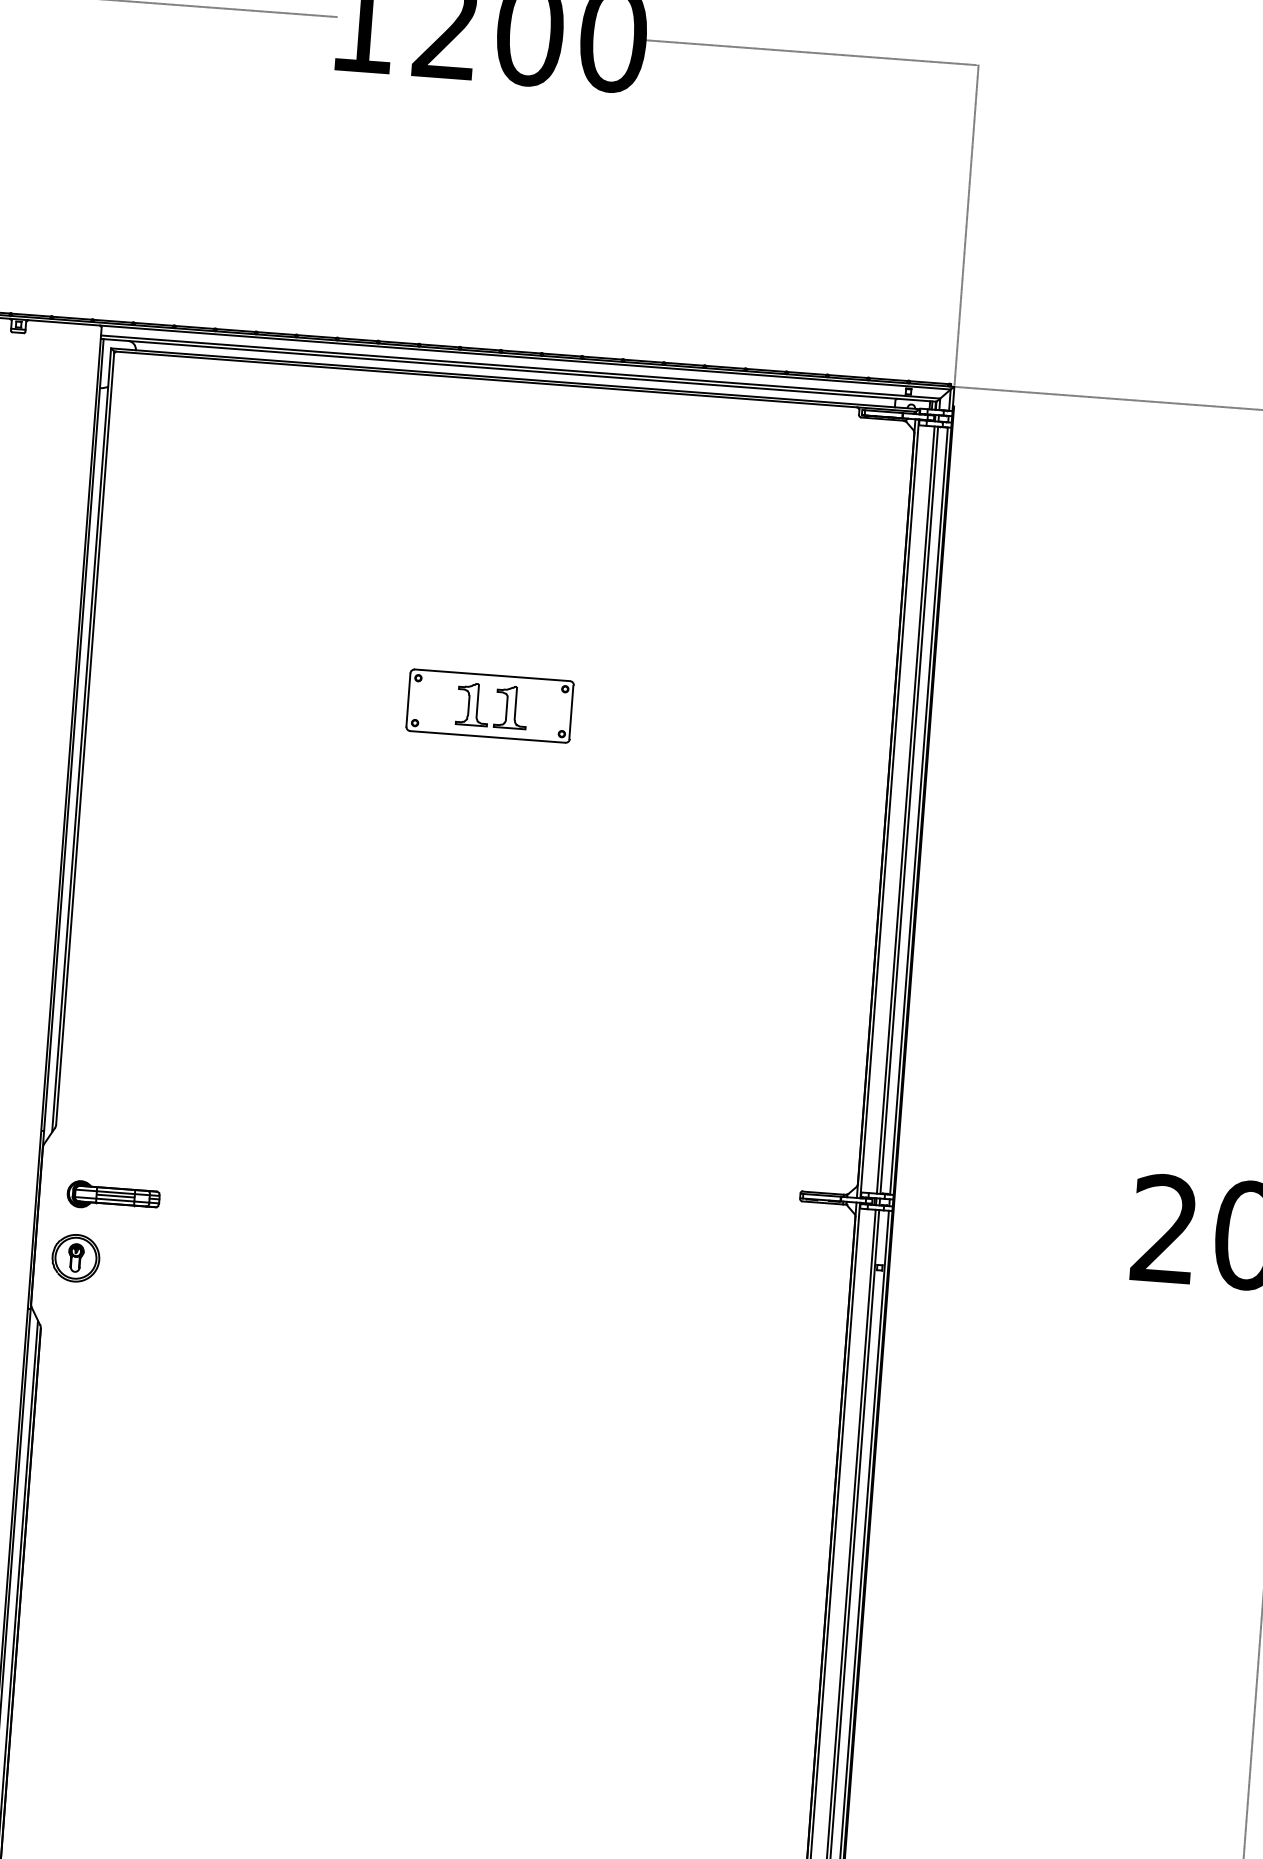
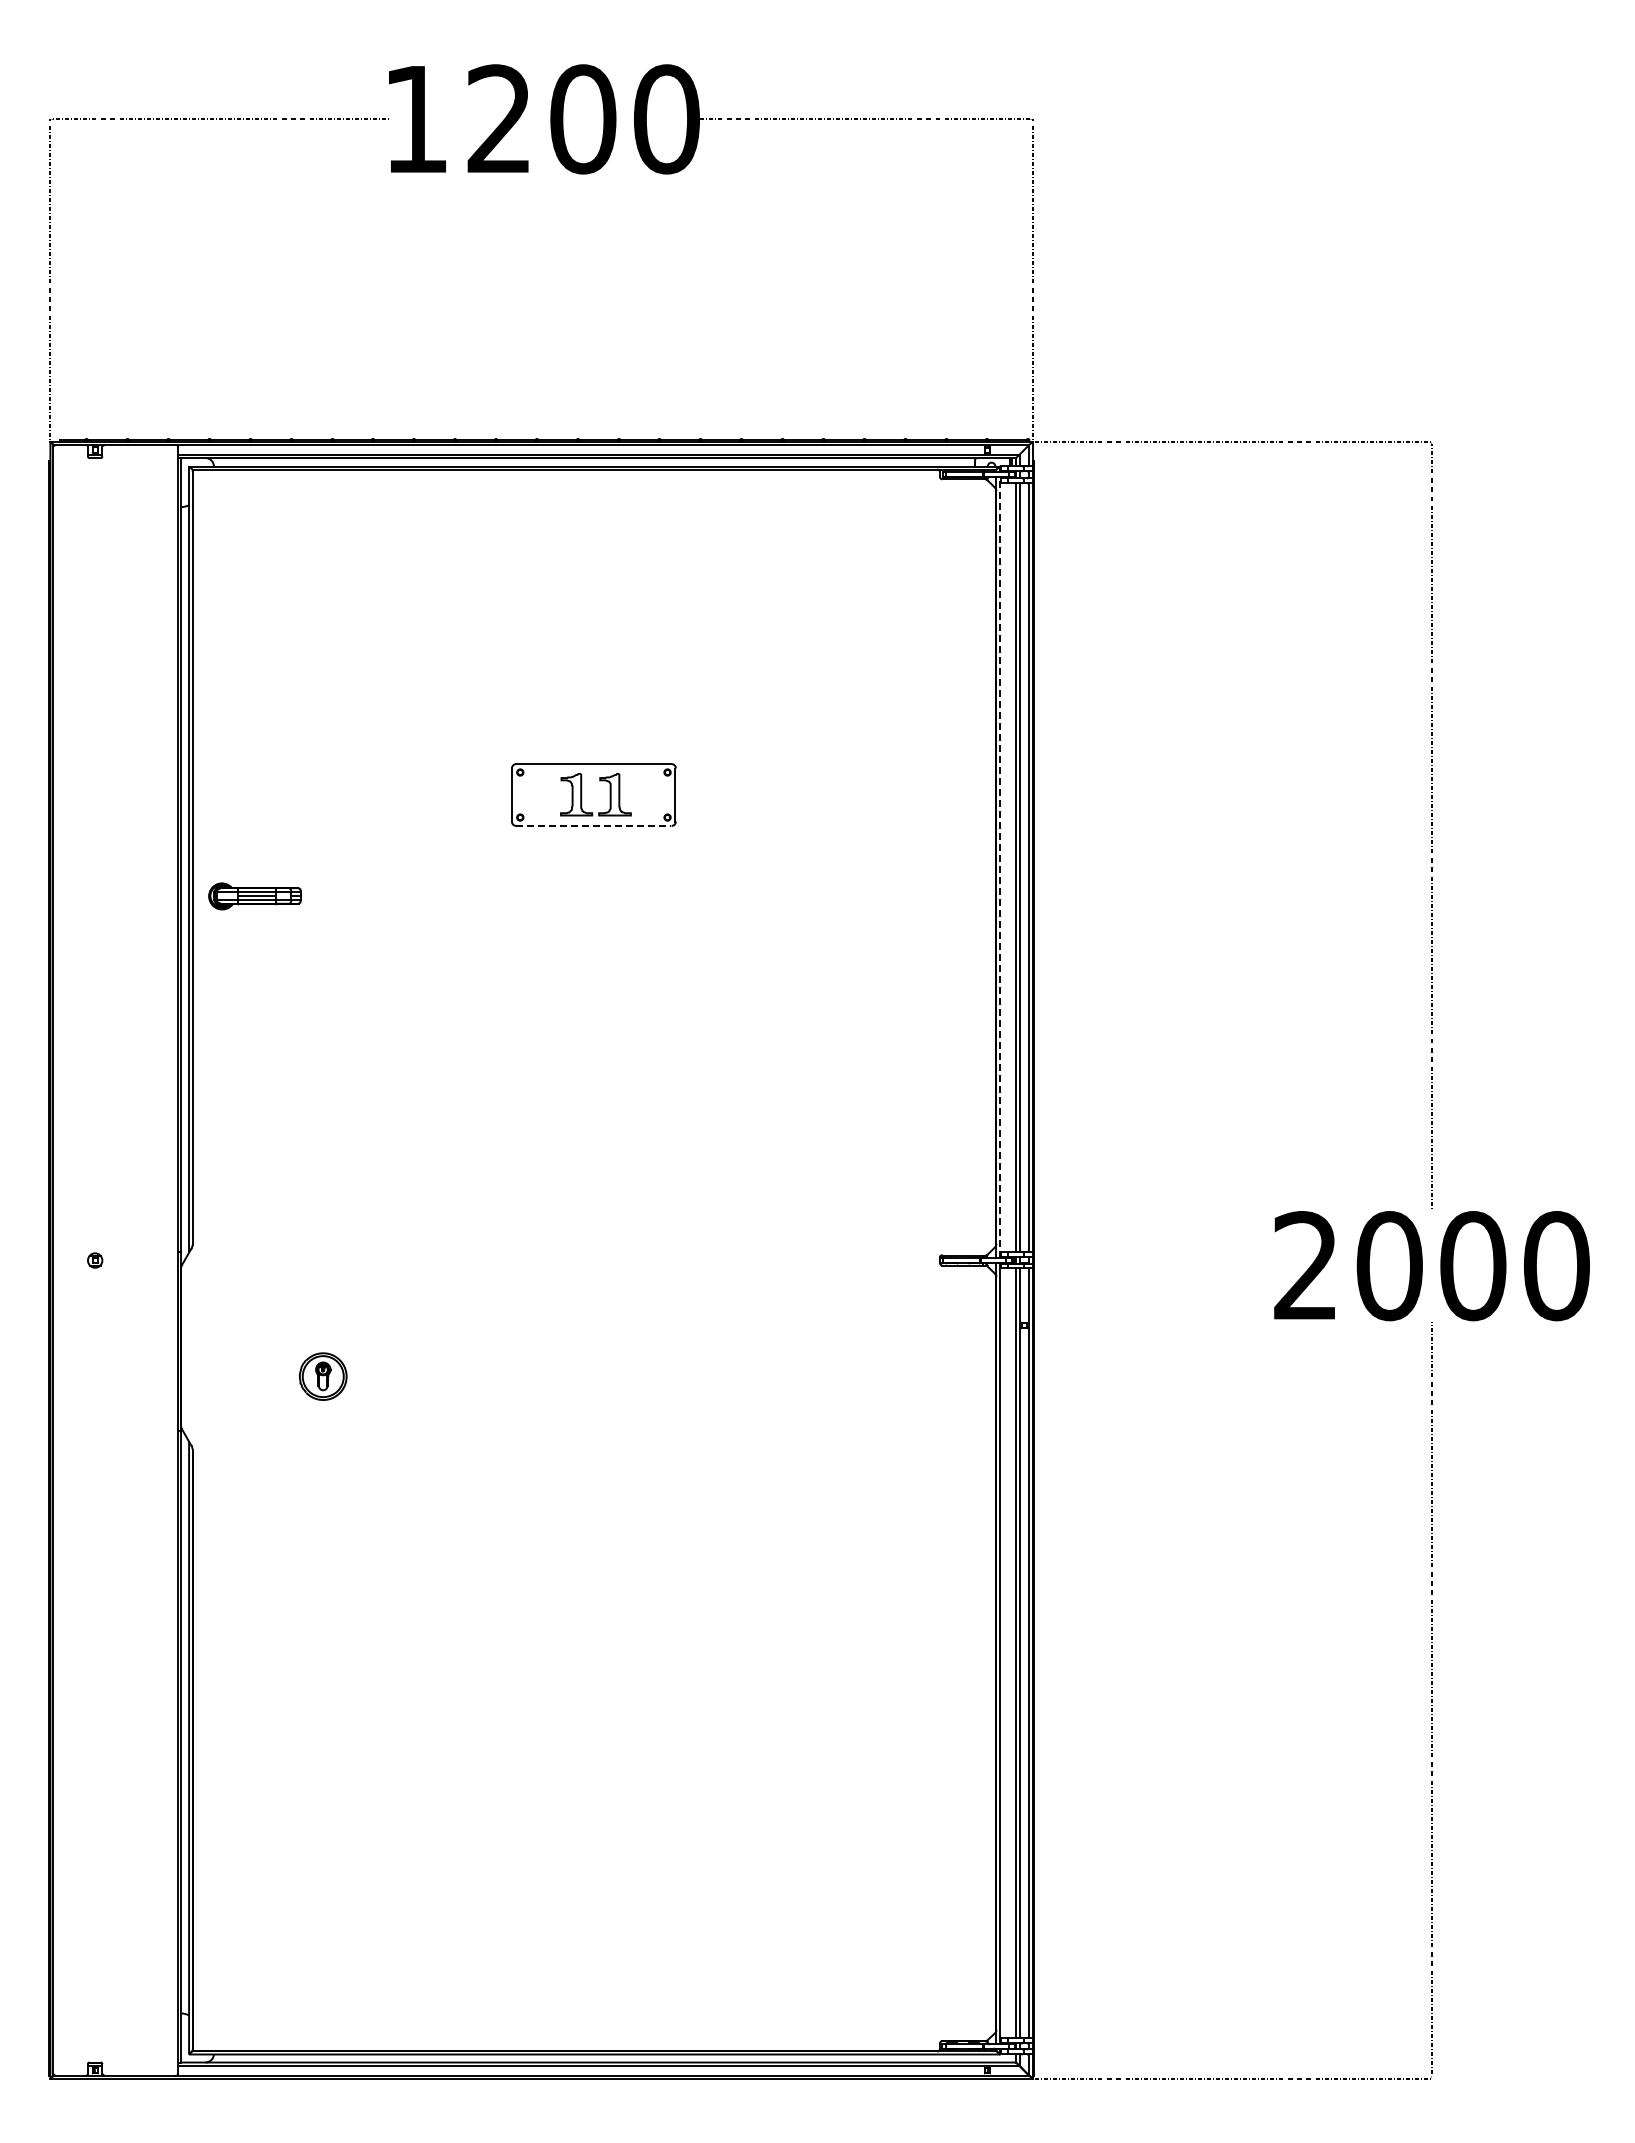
line: (487, 736) -> (593, 825), solid -> dashed
line: (890, 808) -> (1000, 867), solid -> dashed
part: (112, 1196) -> (254, 896), moved
part: (76, 1258) -> (323, 1376), moved

